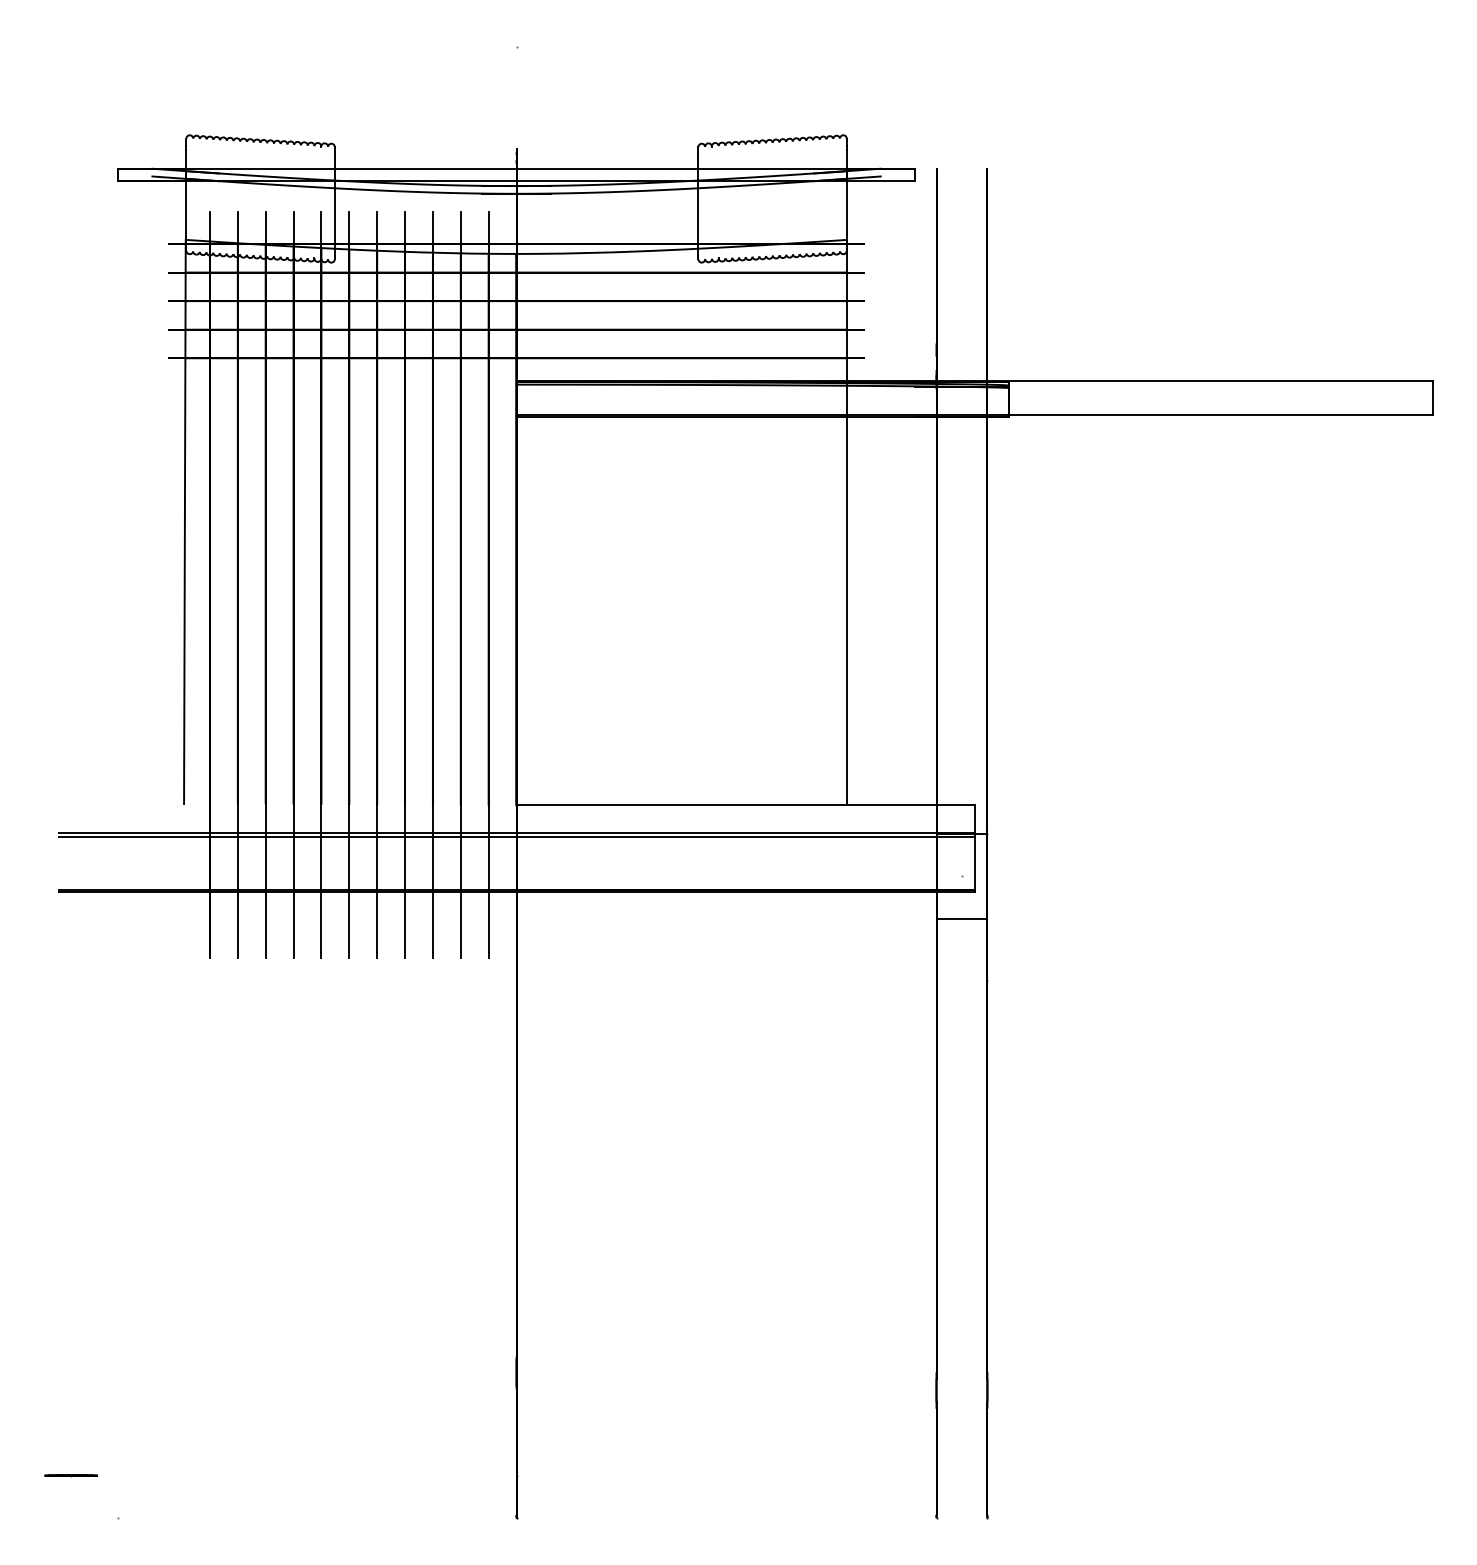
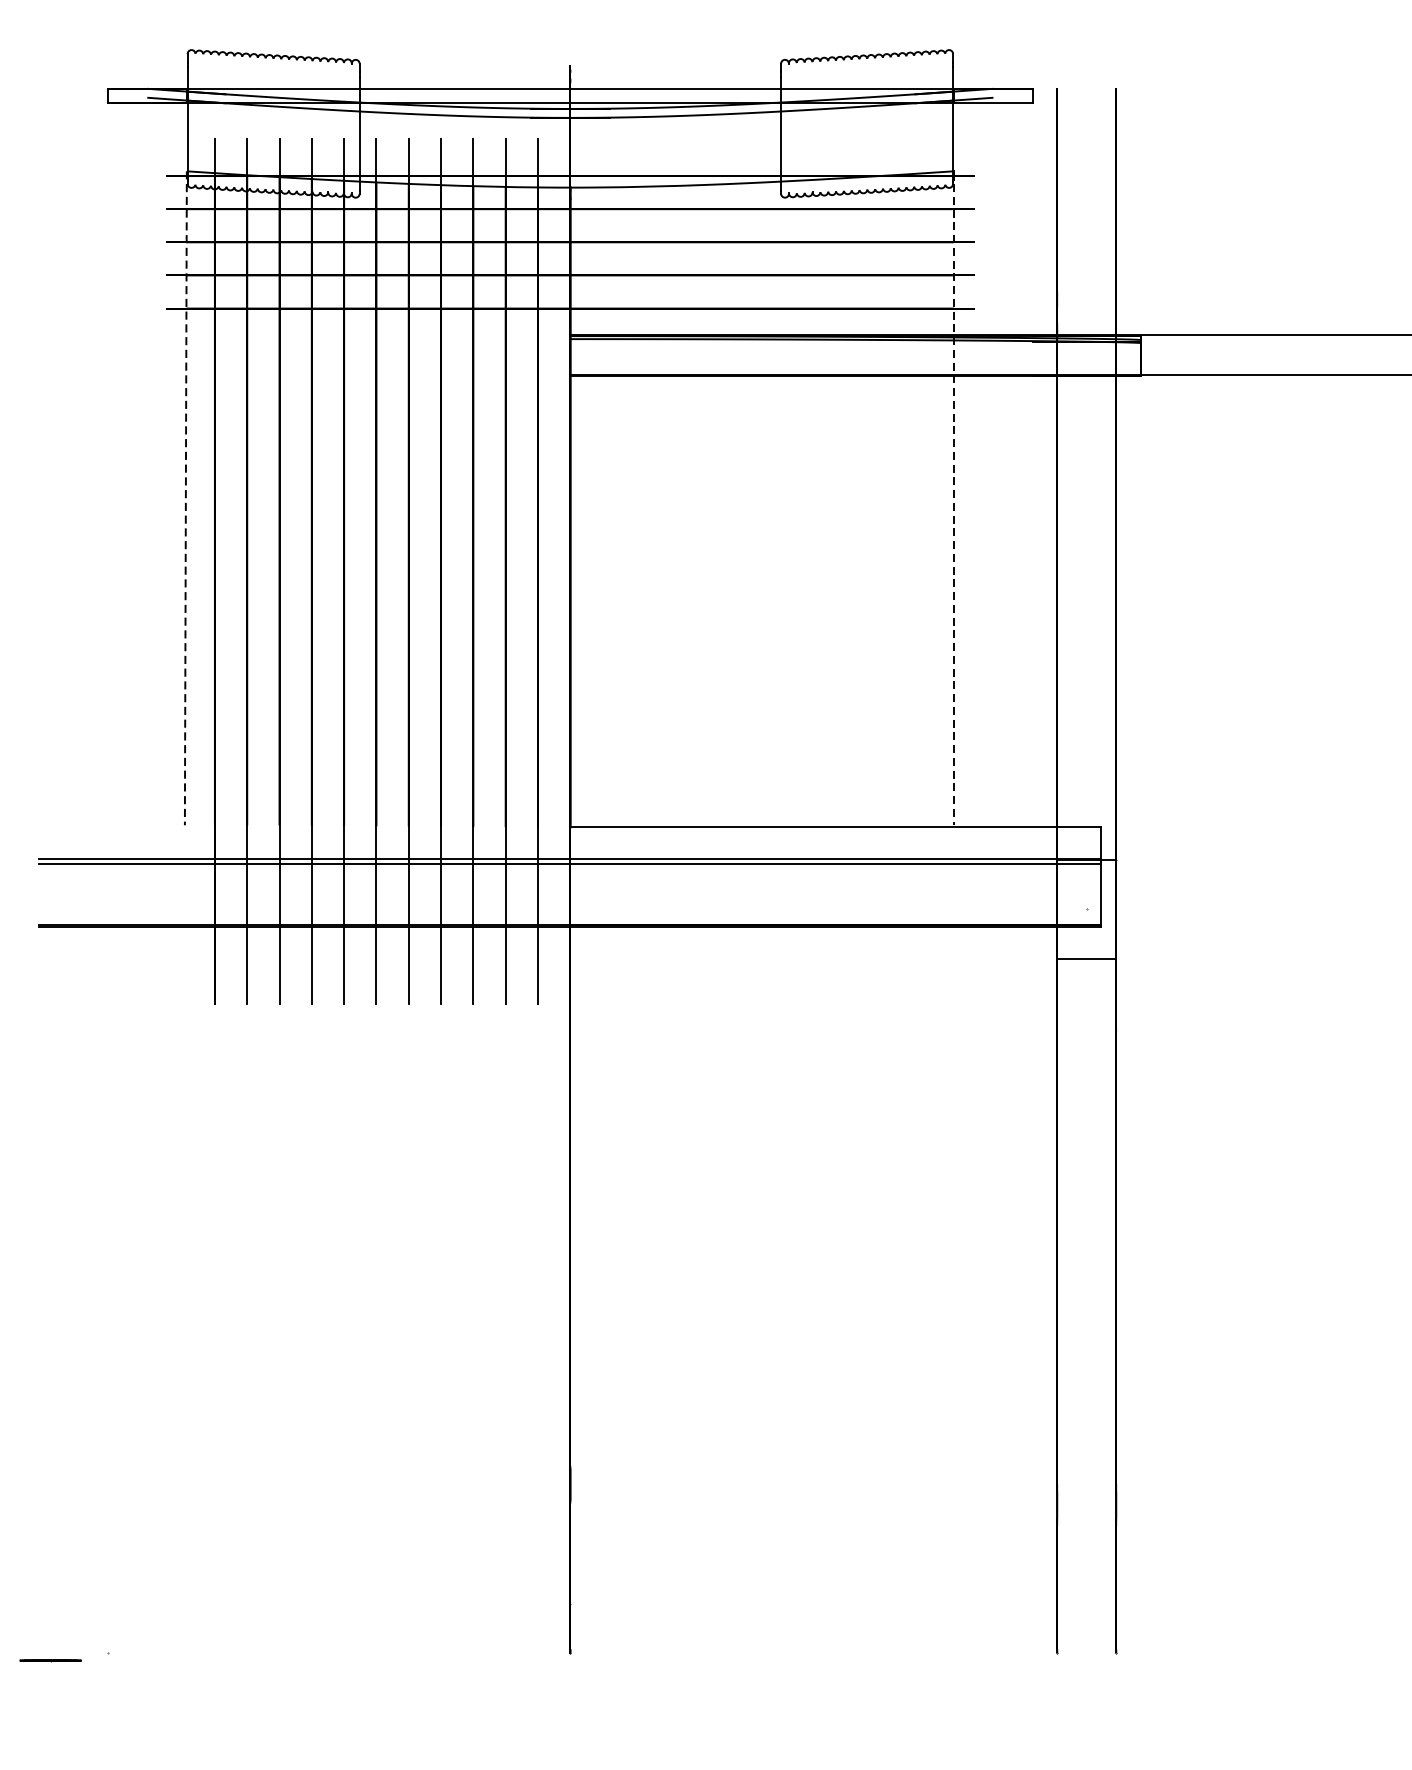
line: (184, 522) -> (185, 498), solid -> dashed
line: (847, 522) -> (953, 498), solid -> dashed
line: (70, 1475) -> (49, 1660), moved

